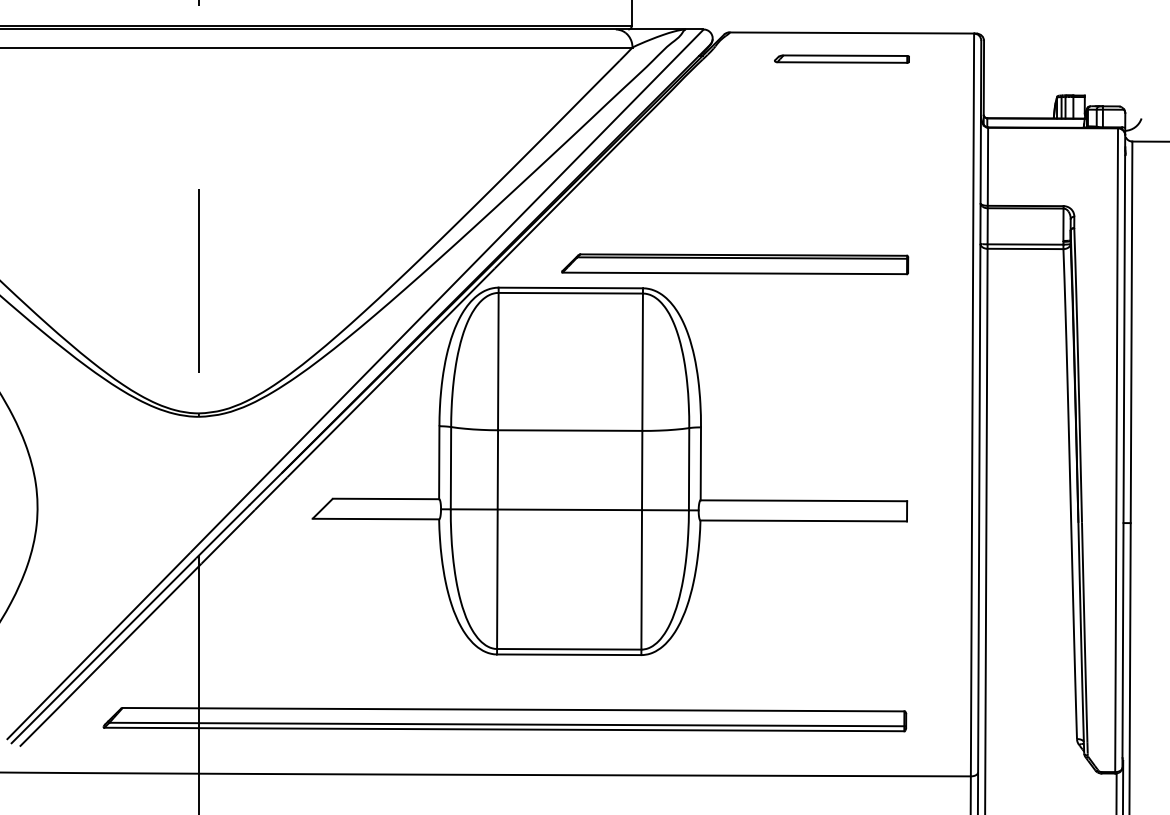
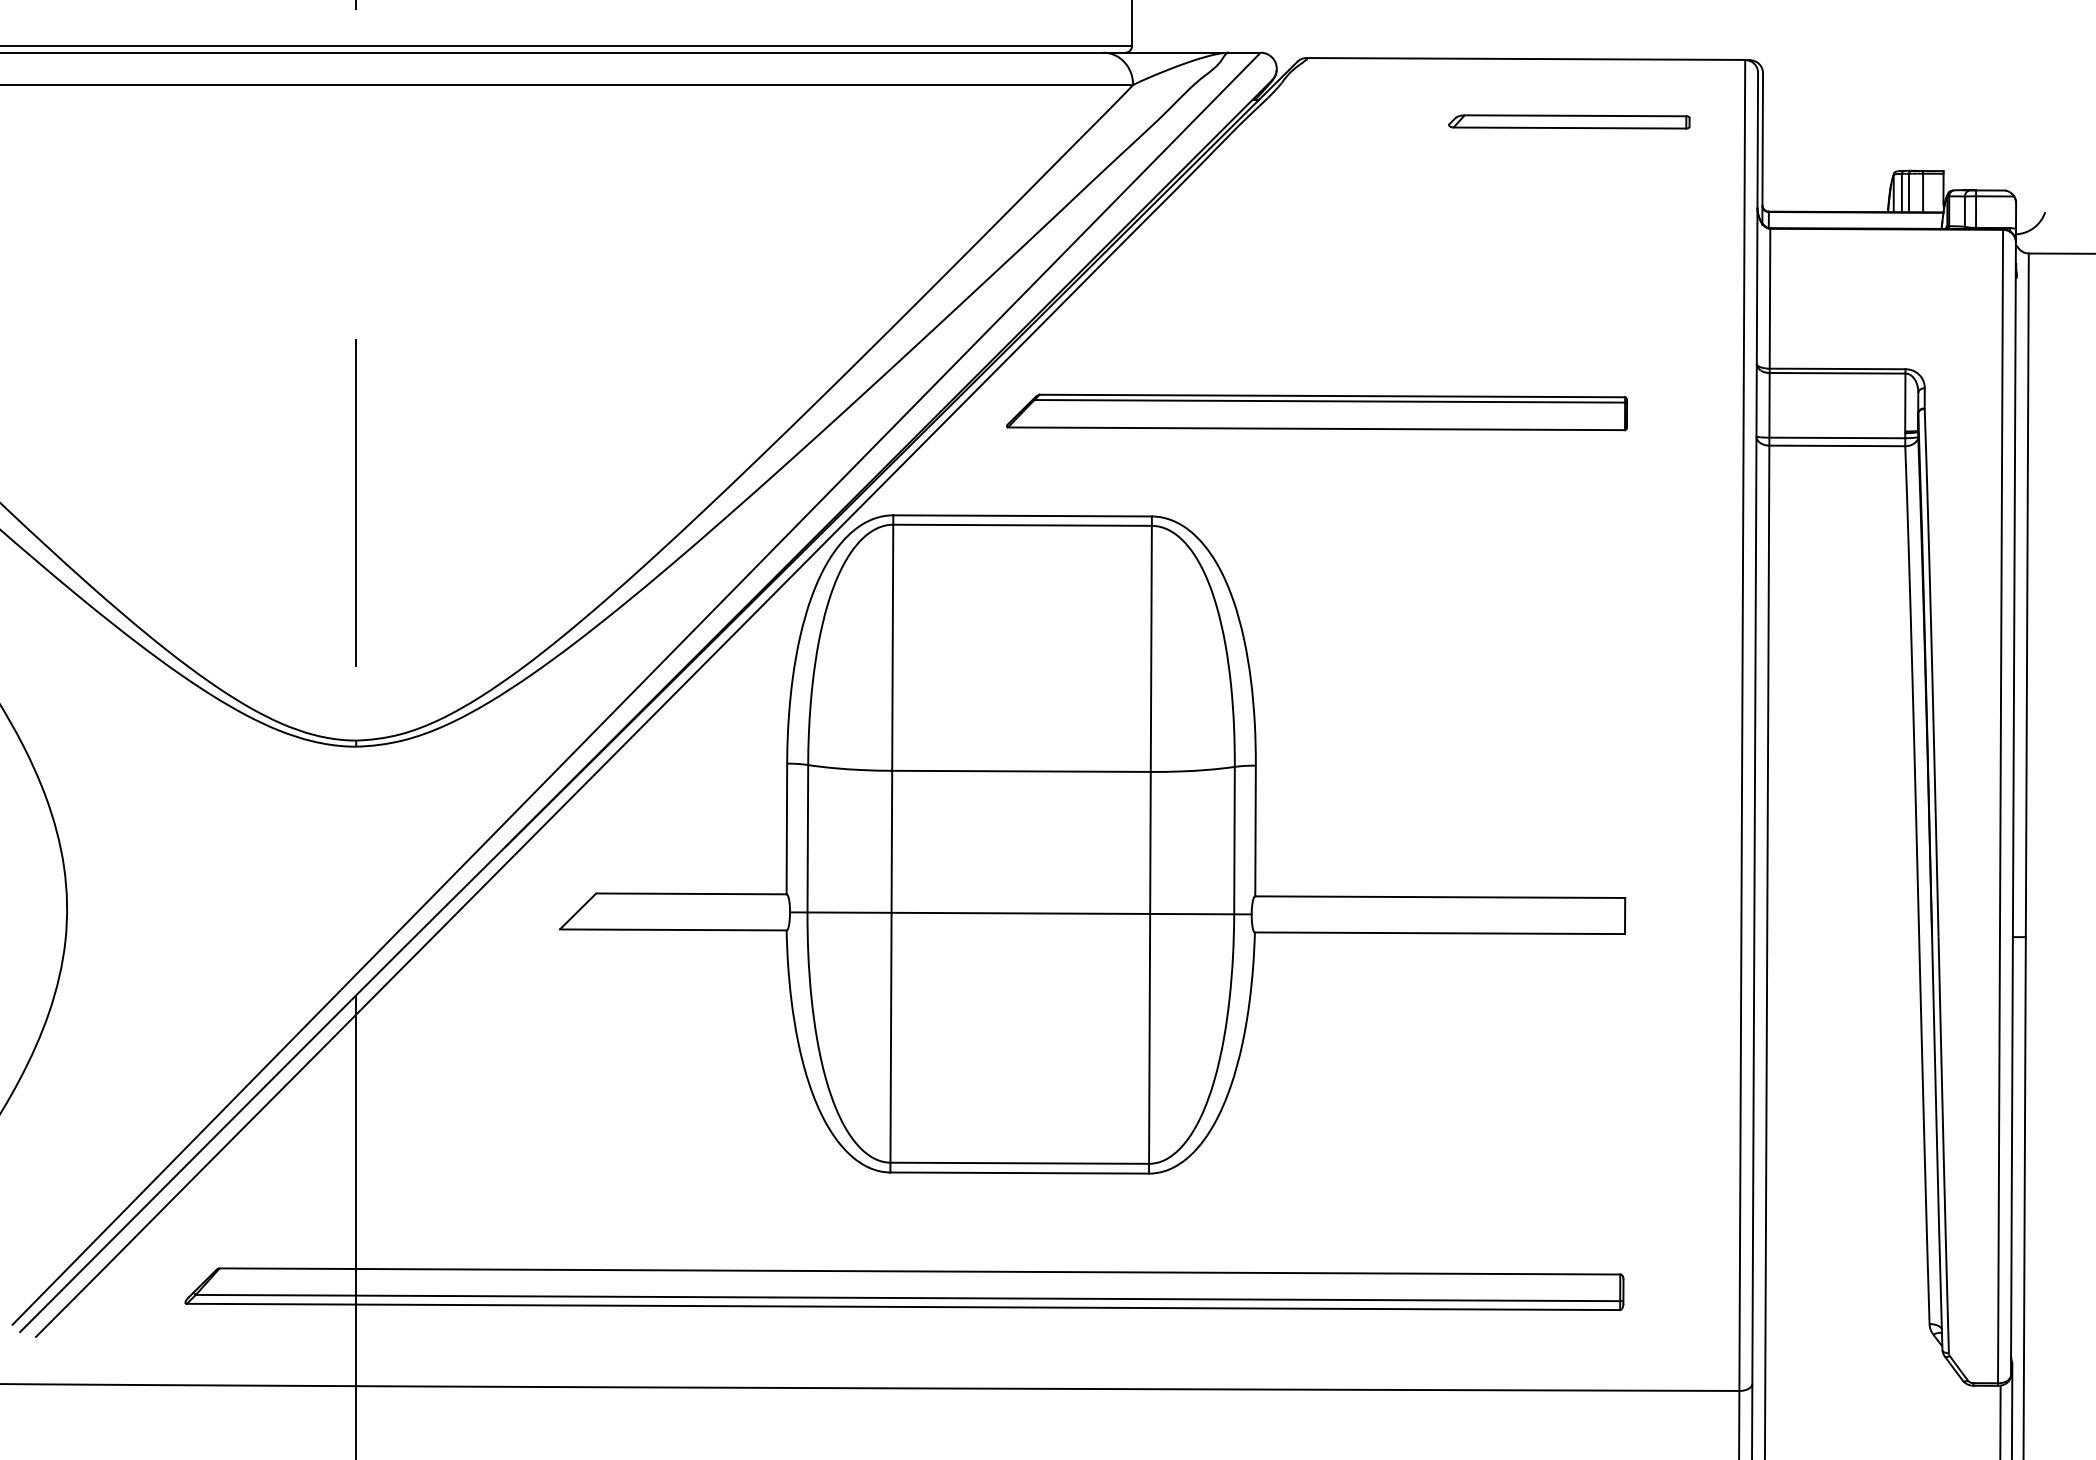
part: (841, 58) -> (1568, 120), moved
part: (735, 264) -> (1317, 412), moved

